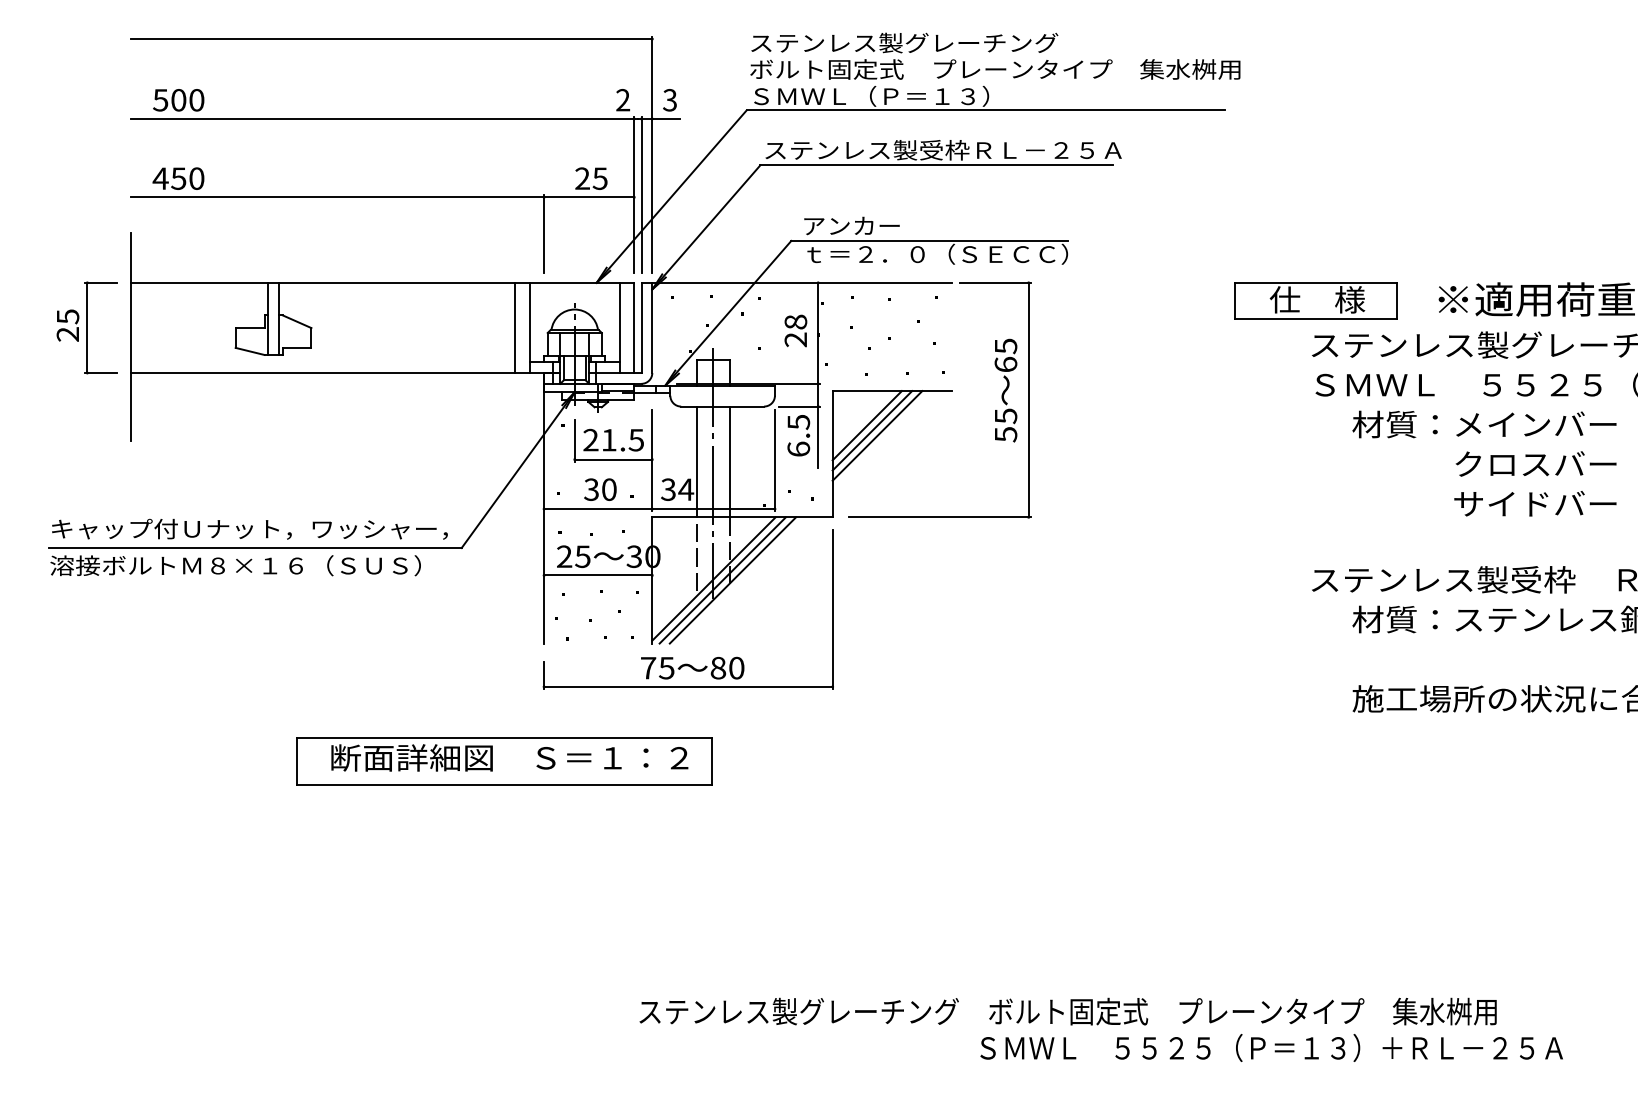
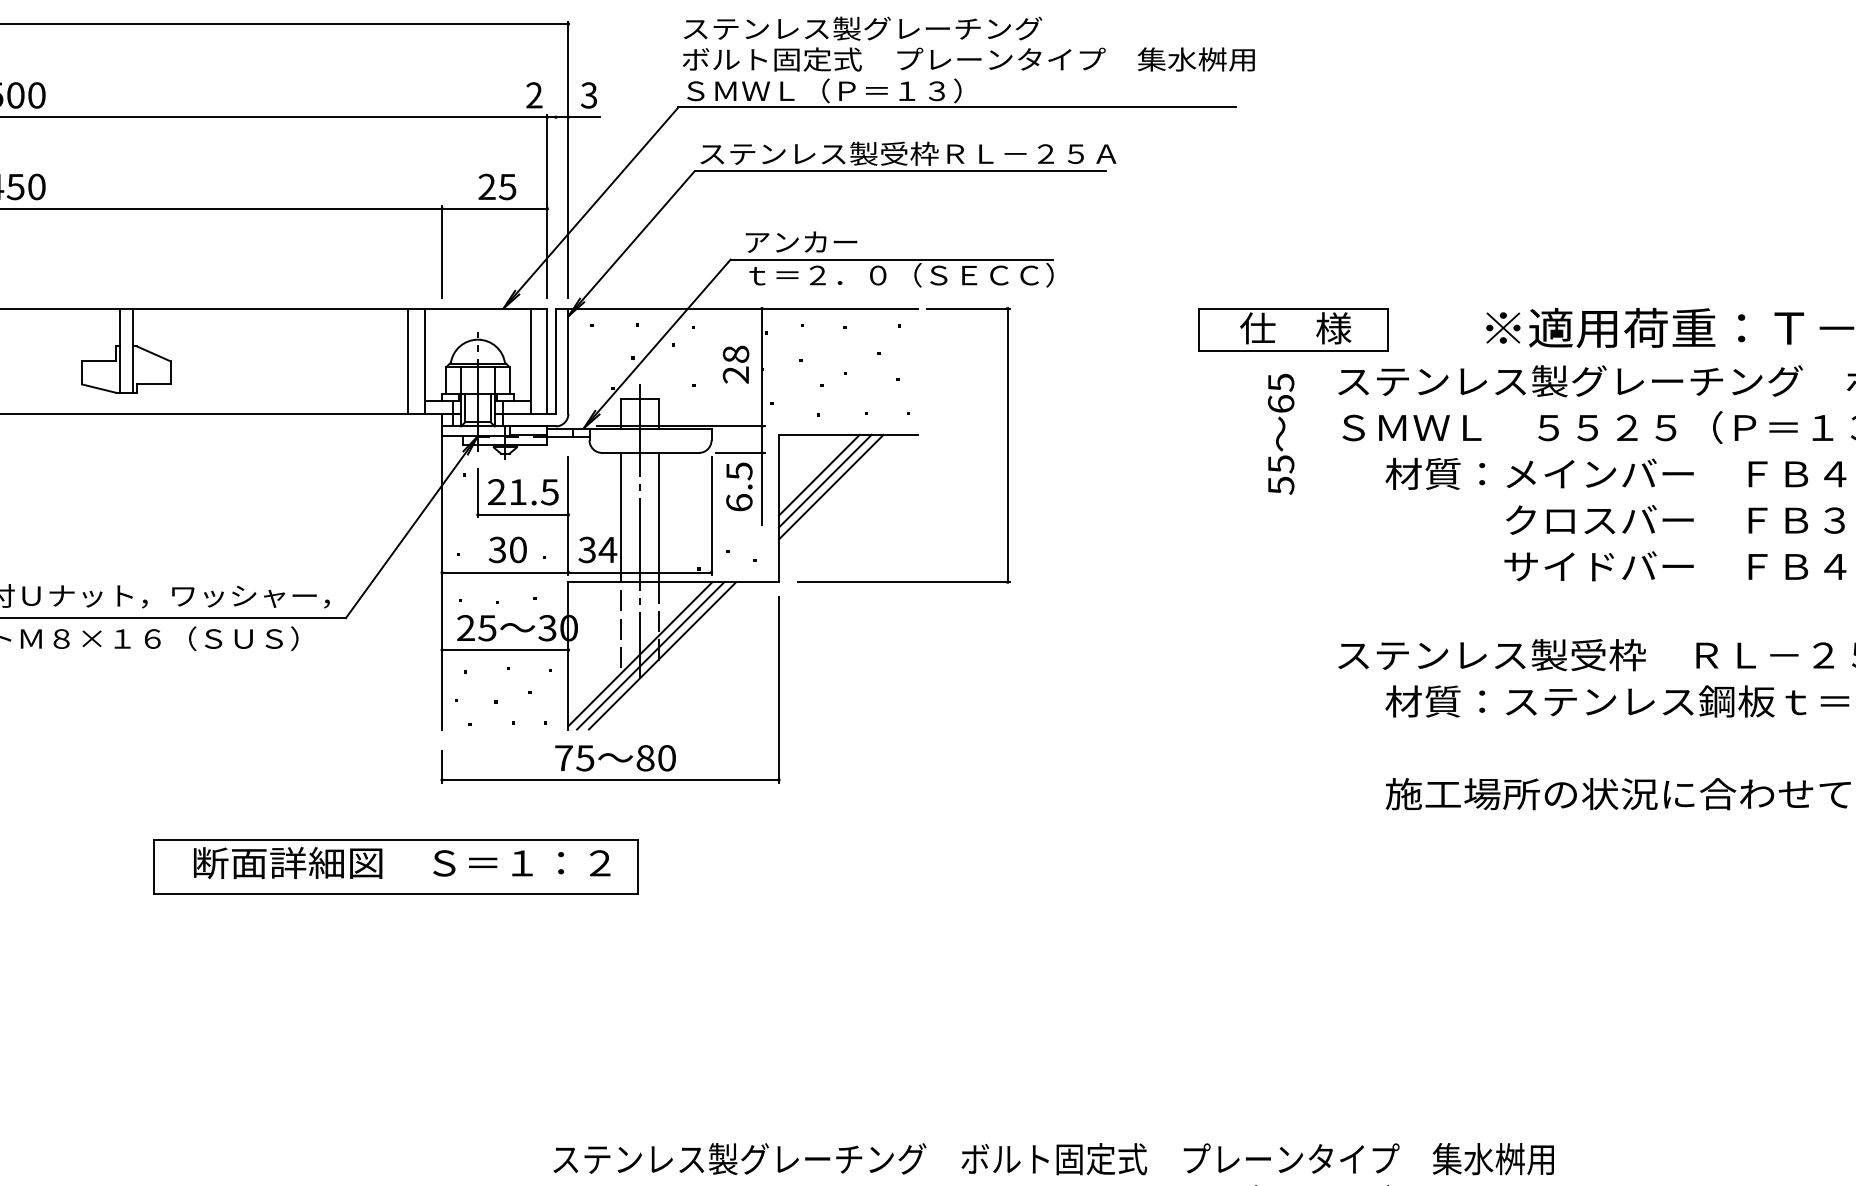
line: (641, 194) -> (555, 205), removed
part: (1315, 300) -> (1293, 329), moved
text: (1005, 390) -> (1280, 434), moved

